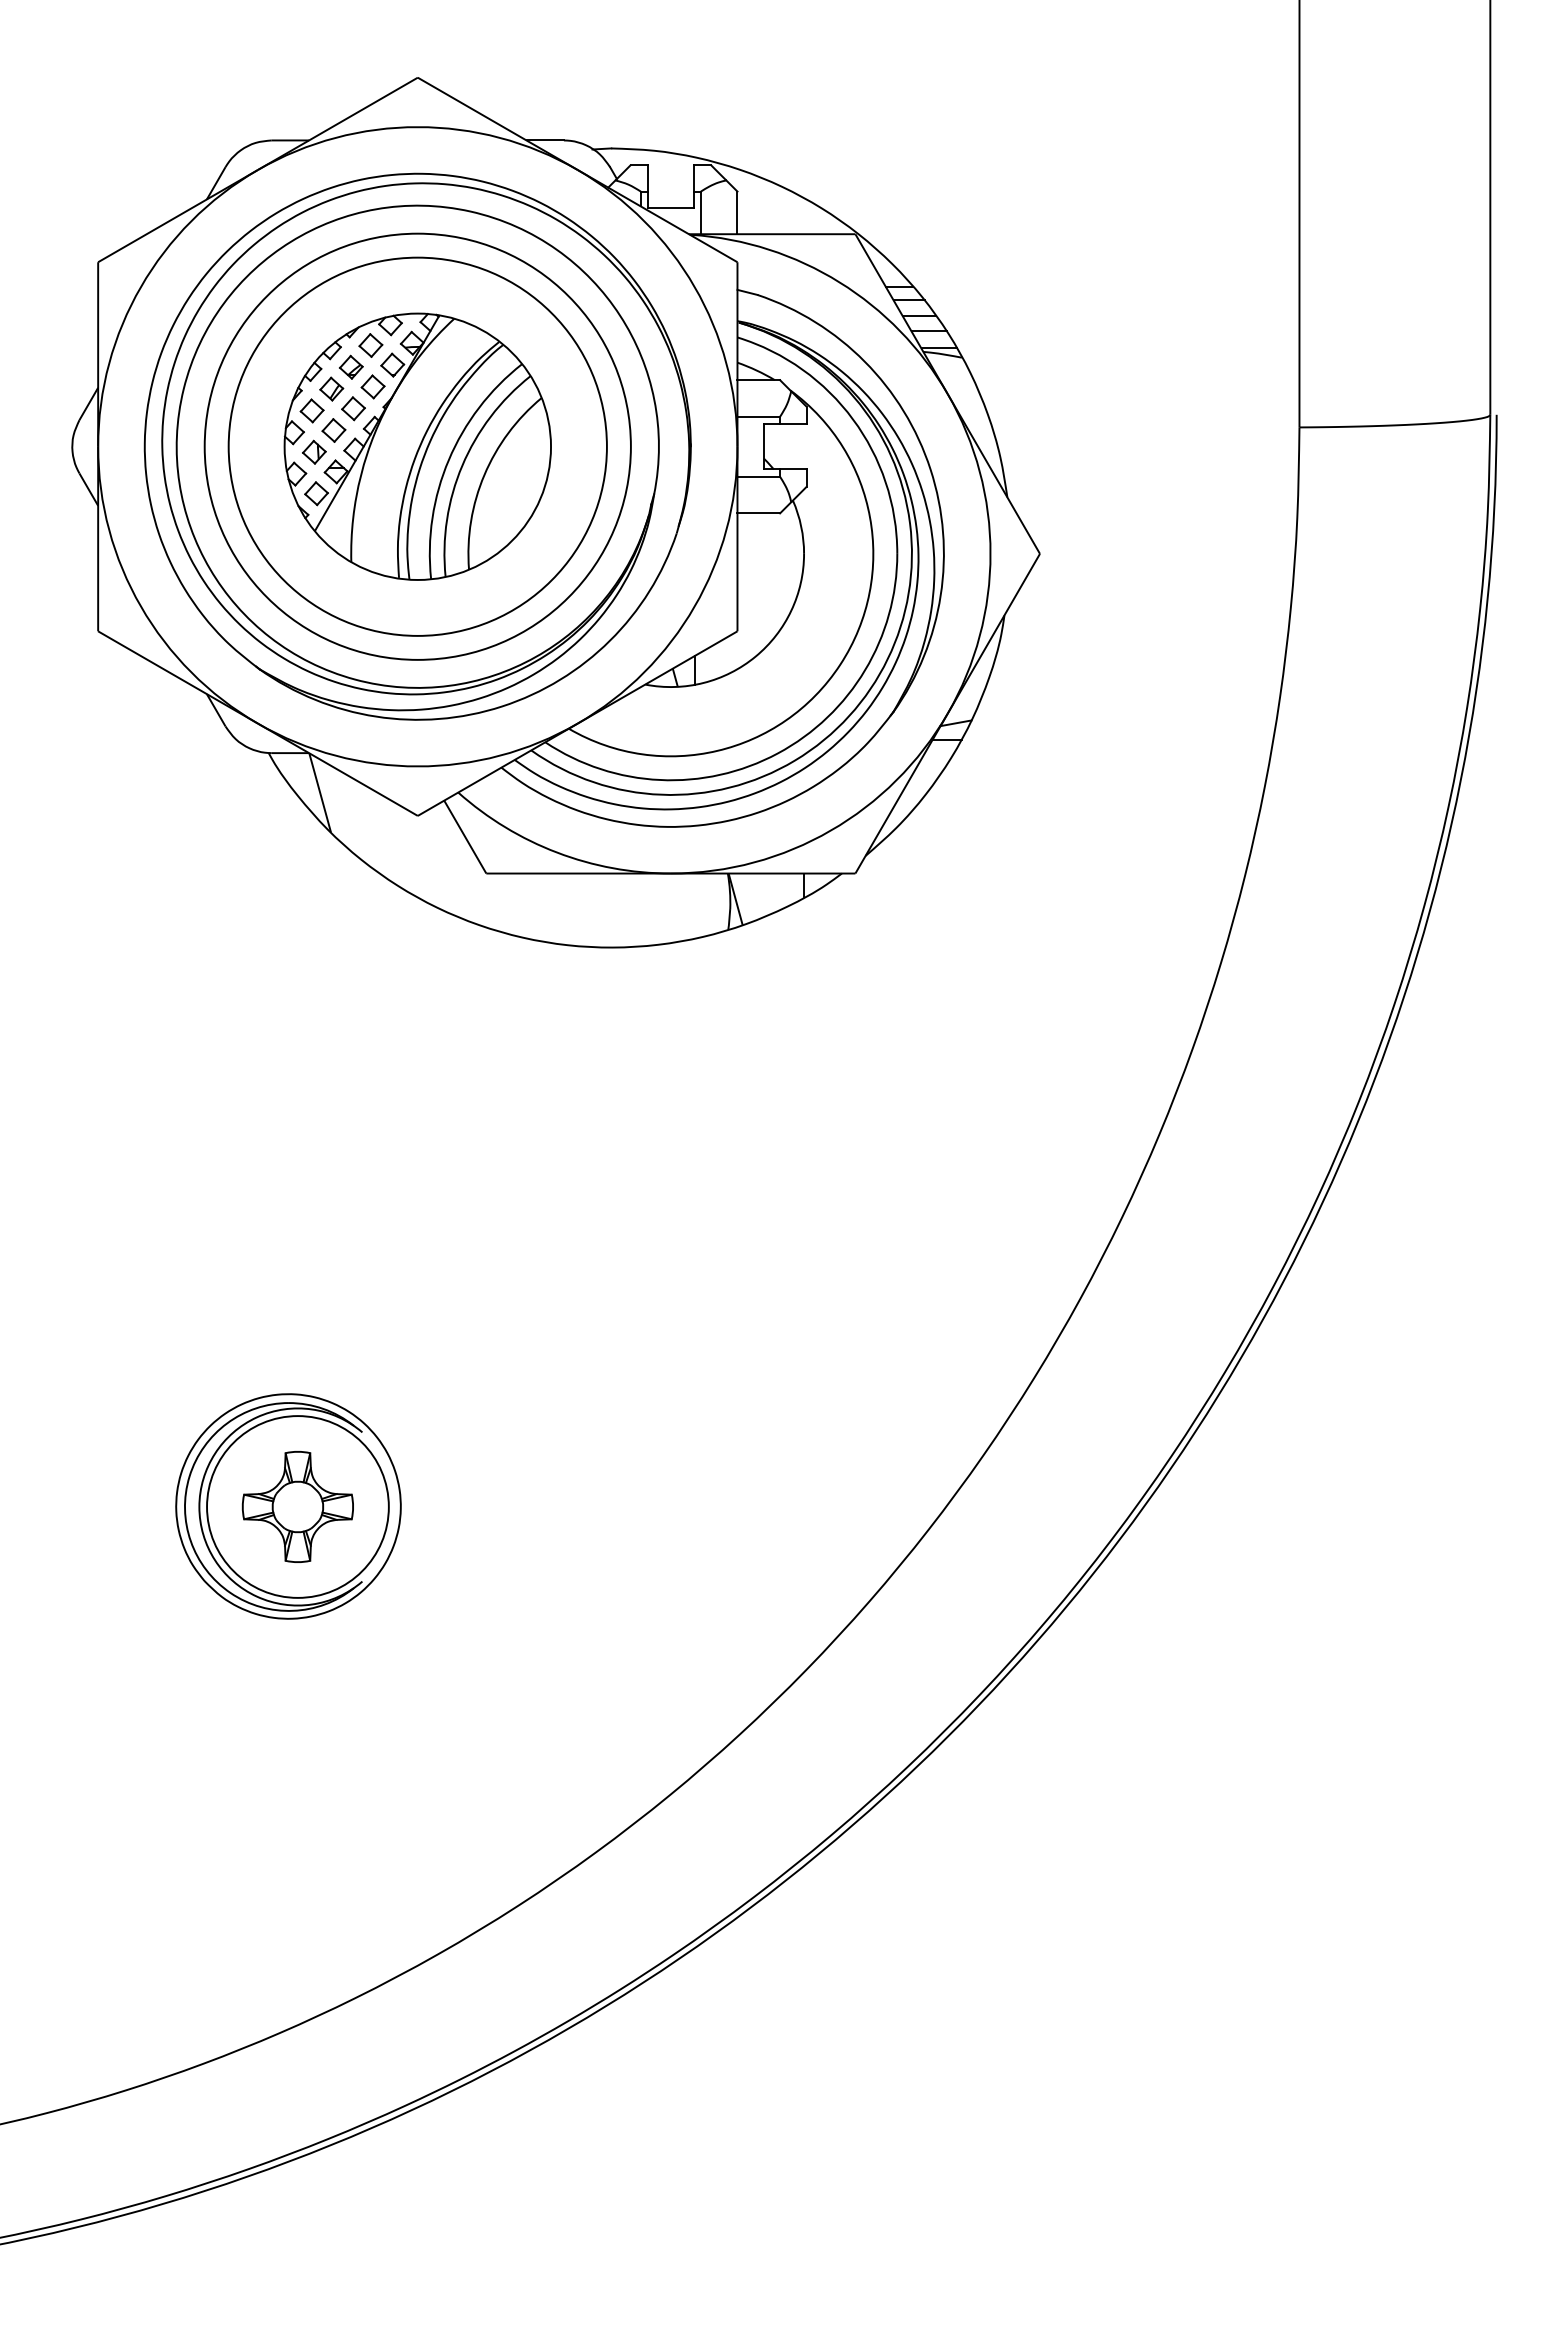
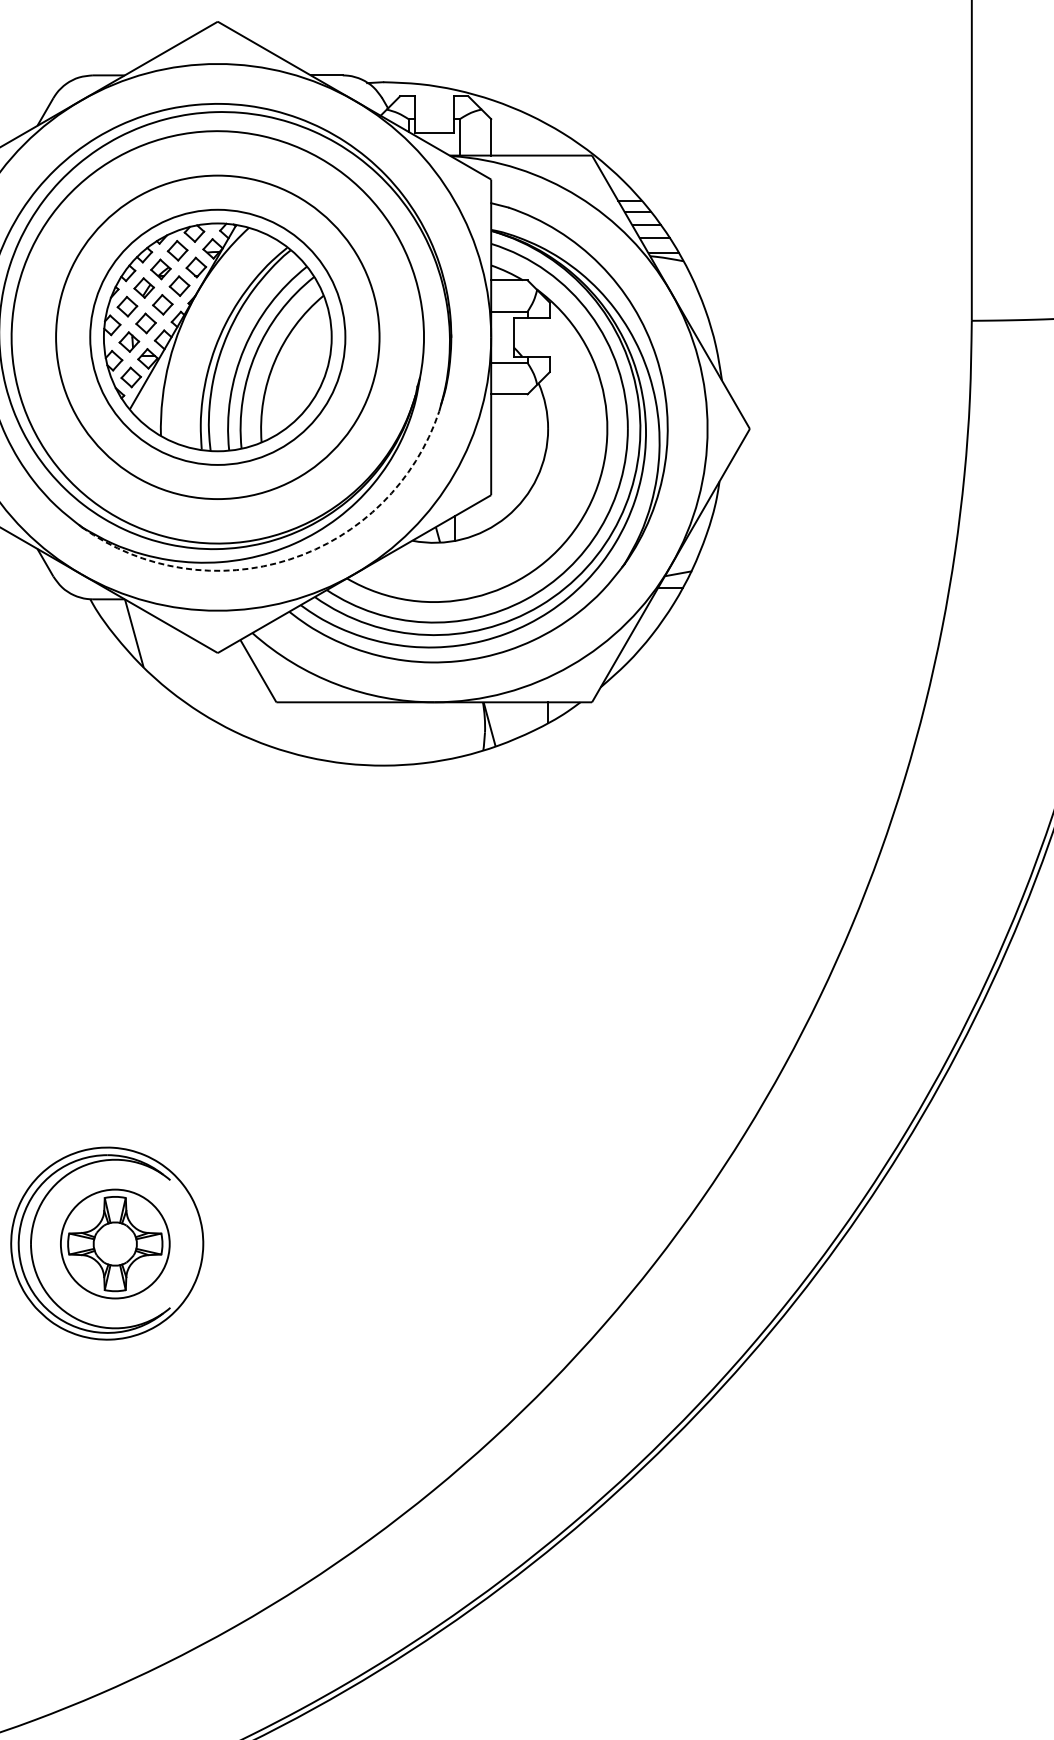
circle: (417, 446) -> (217, 337), size x0.7
arc: (502, 706) -> (290, 559), solid -> dashed
circle: (297, 1506) -> (114, 1243), size x0.7

